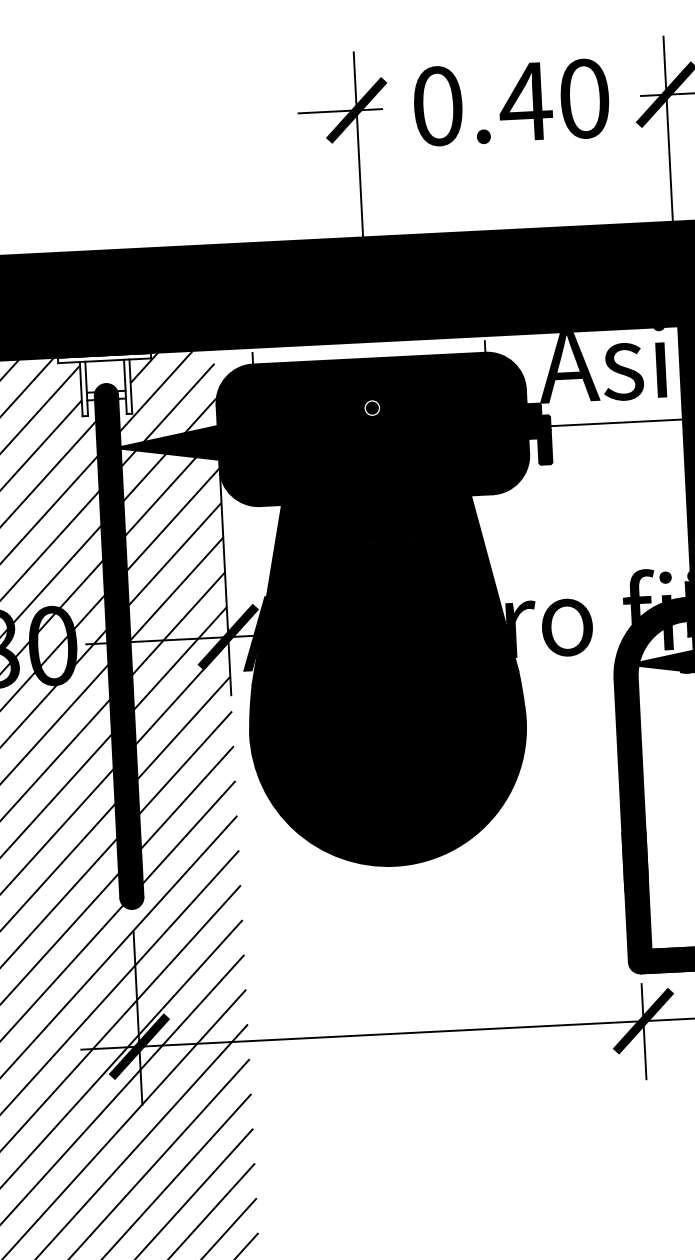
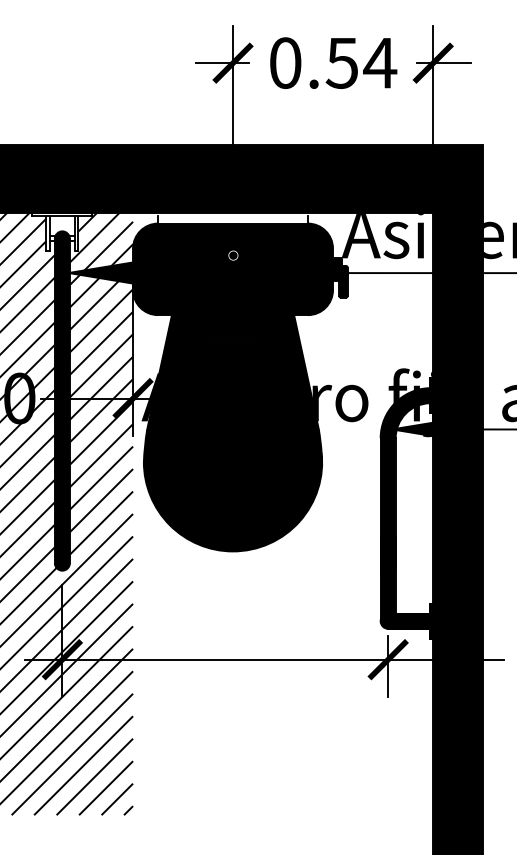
text: (555, 99) -> (361, 62), 0.40 -> 0.54

